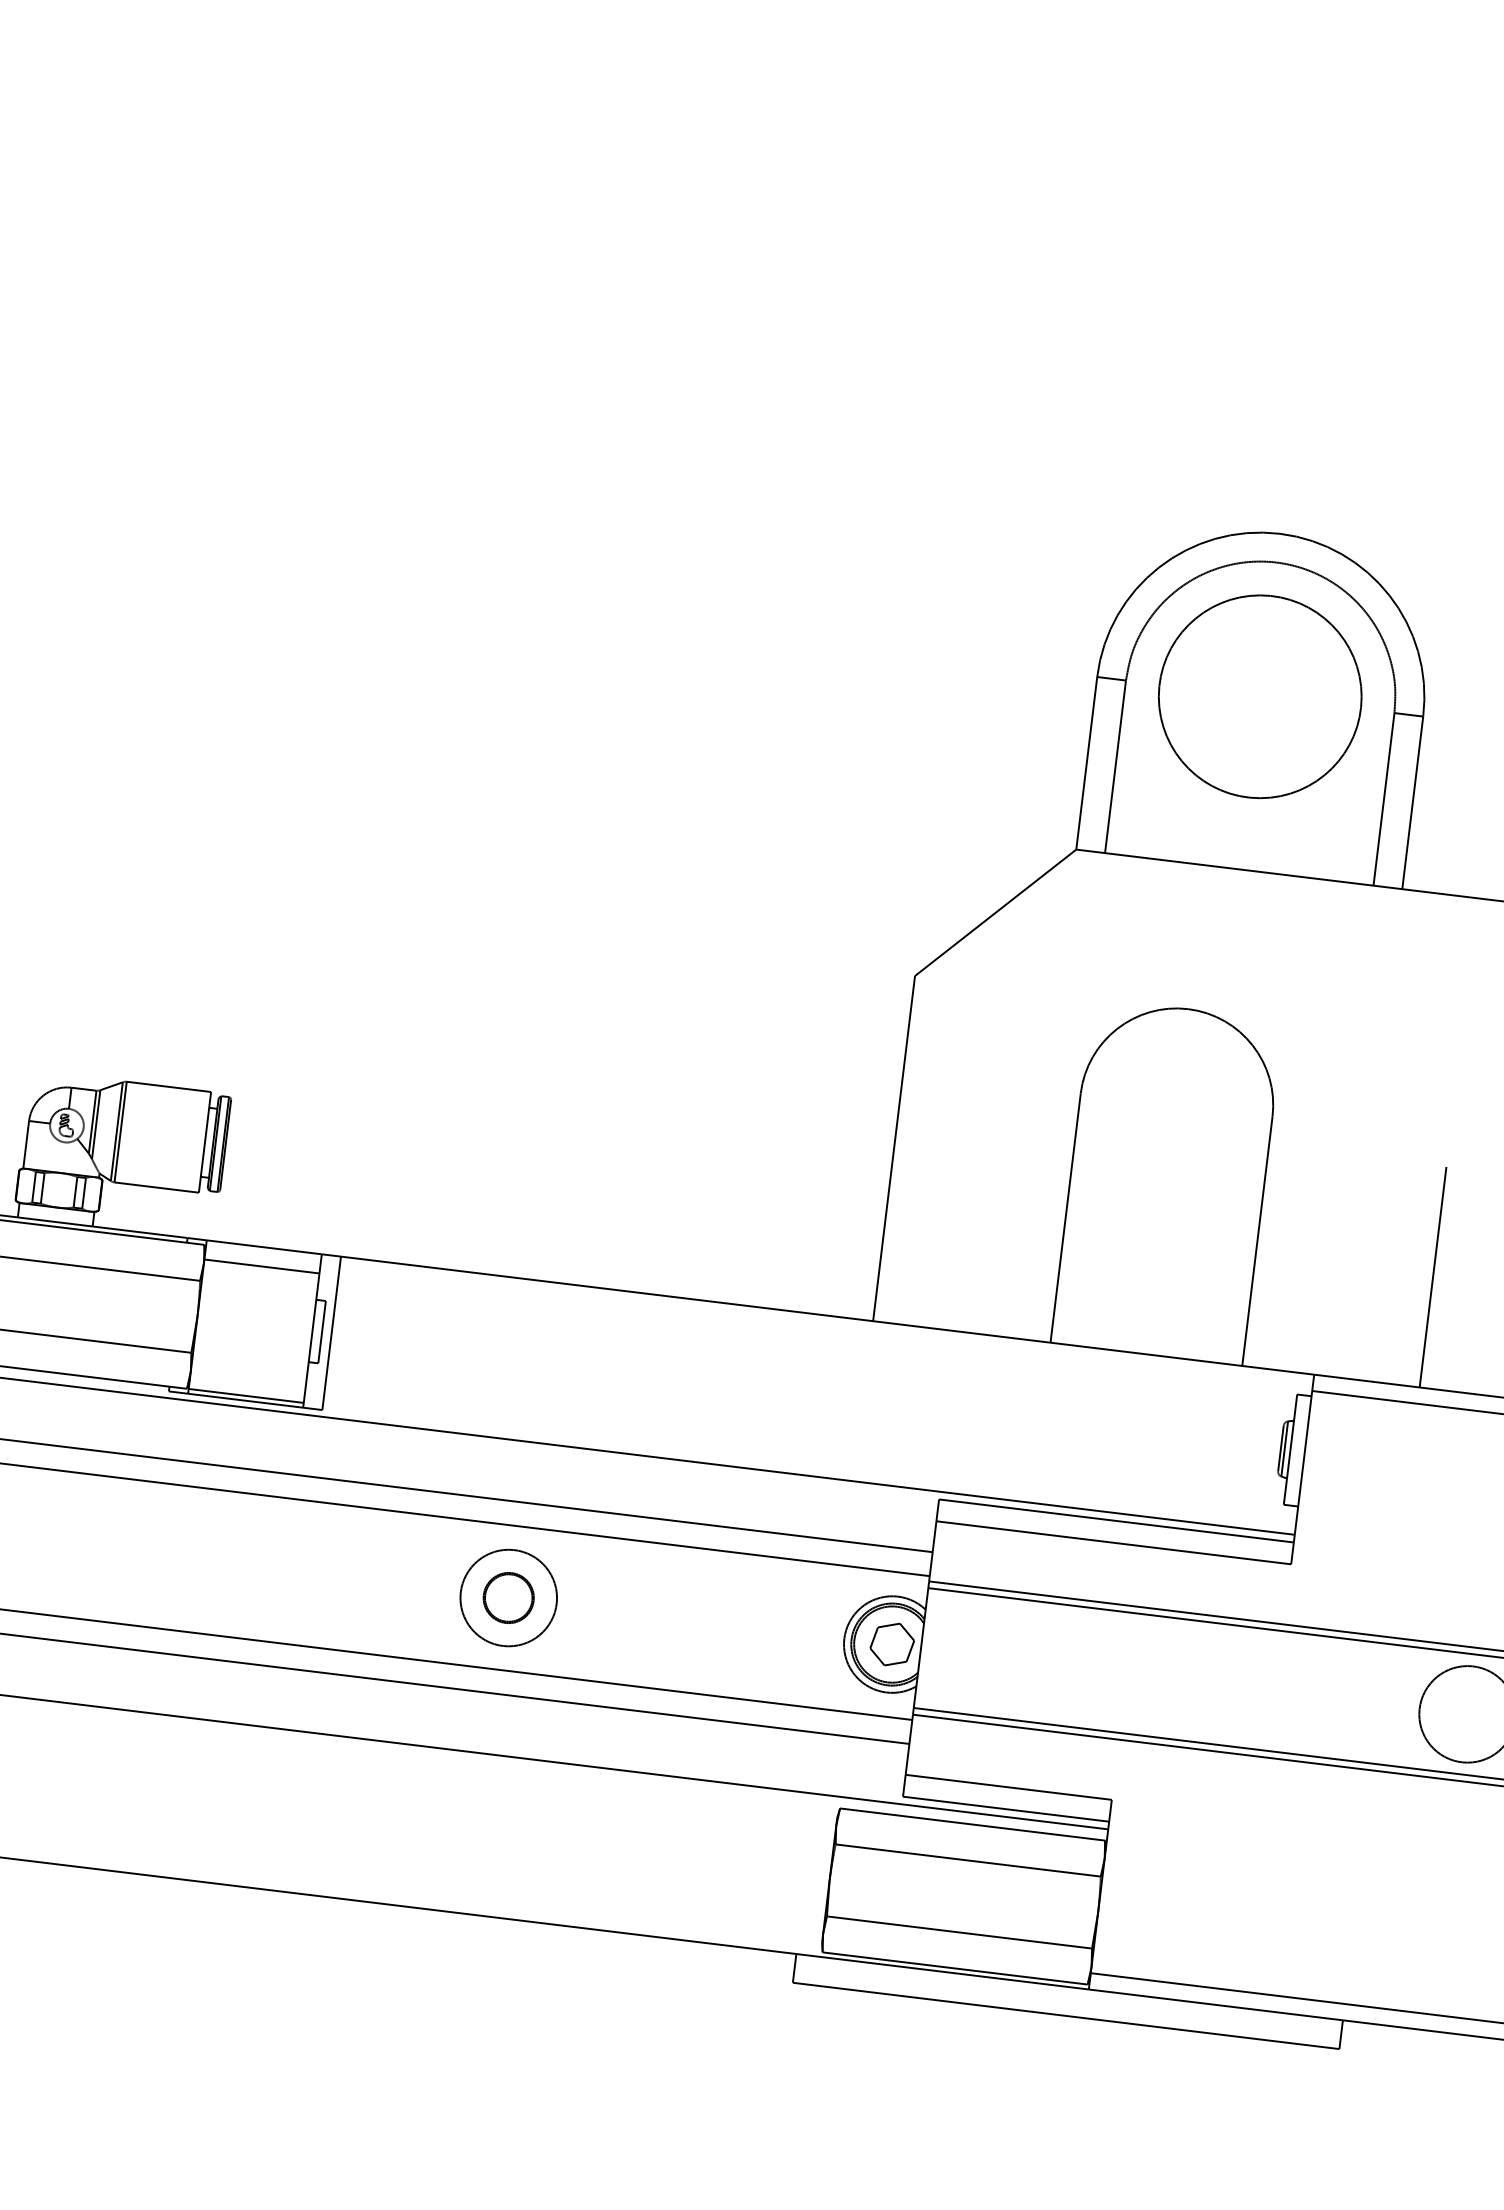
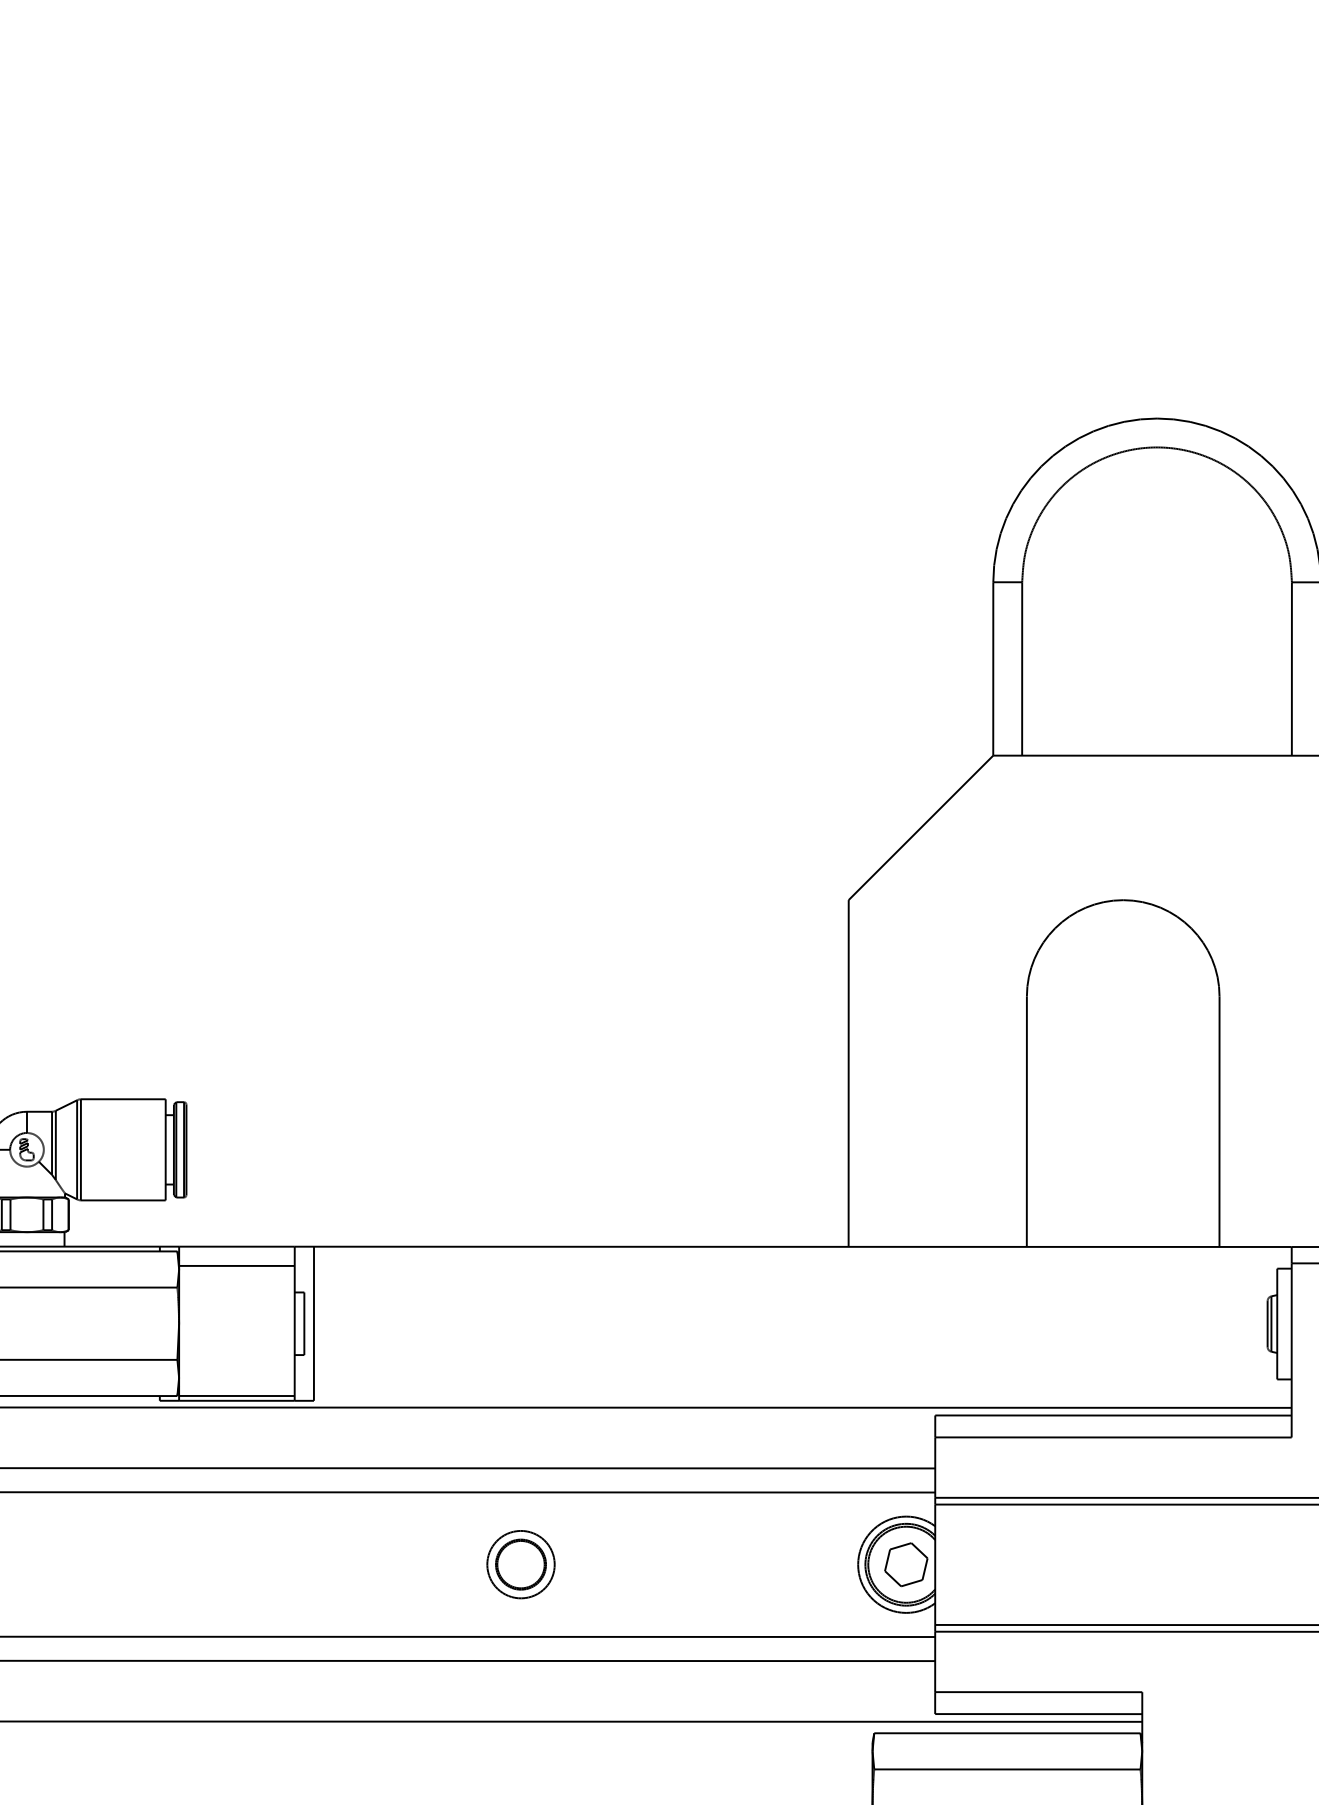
circle: (1260, 696) -> (1157, 581), removed
circle: (508, 1597) -> (520, 1564), size x0.7

